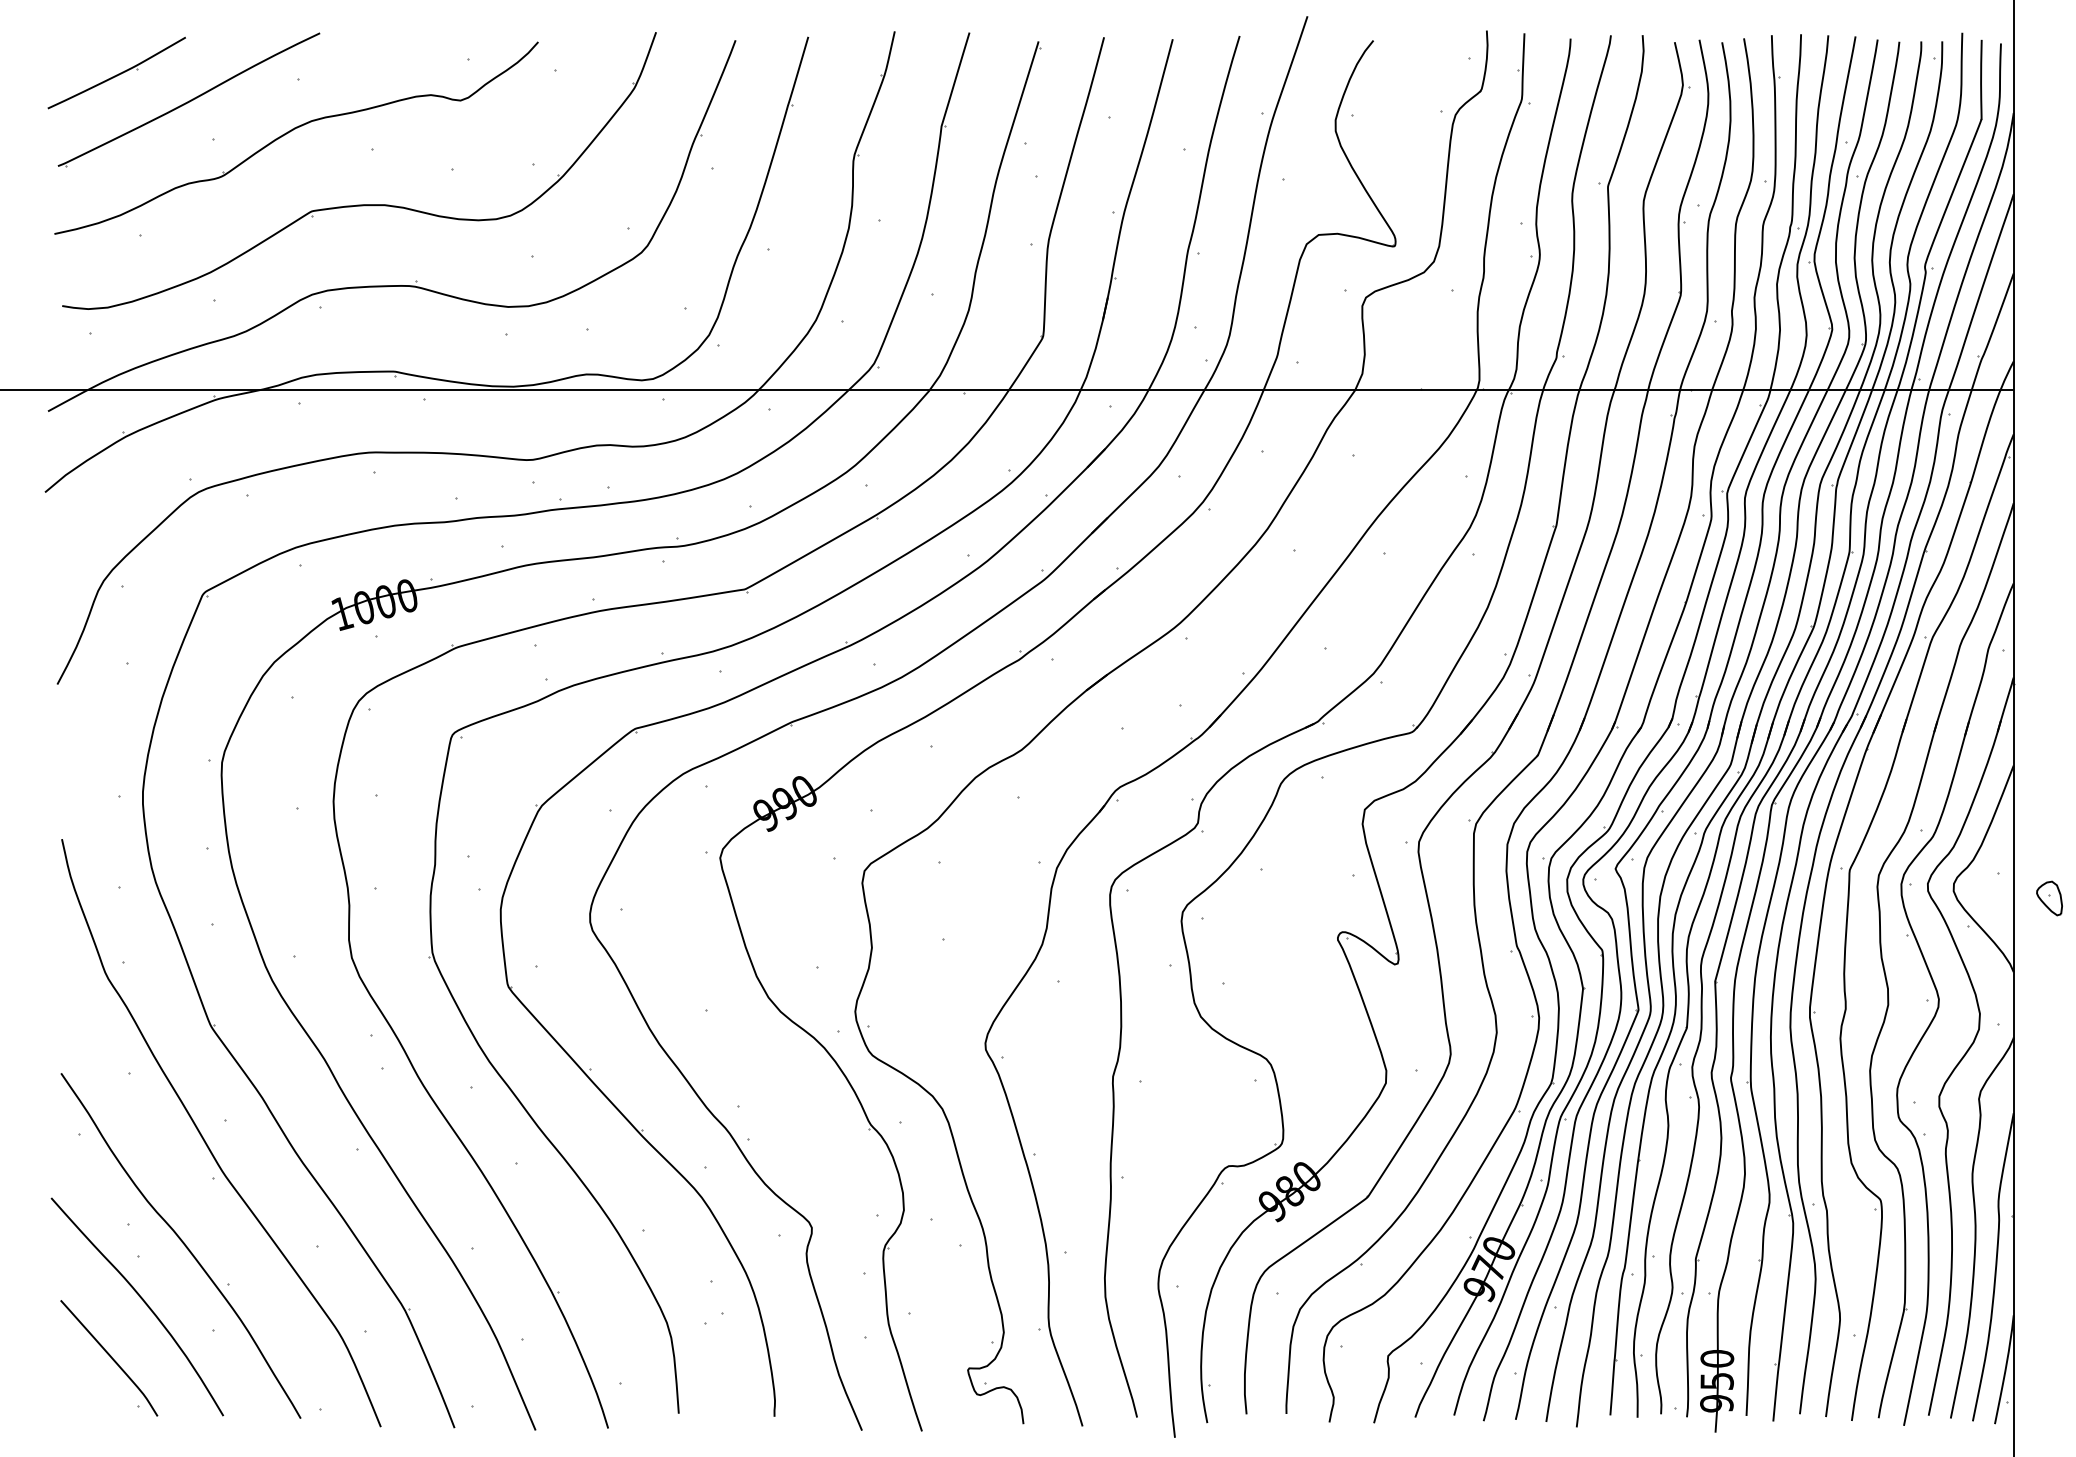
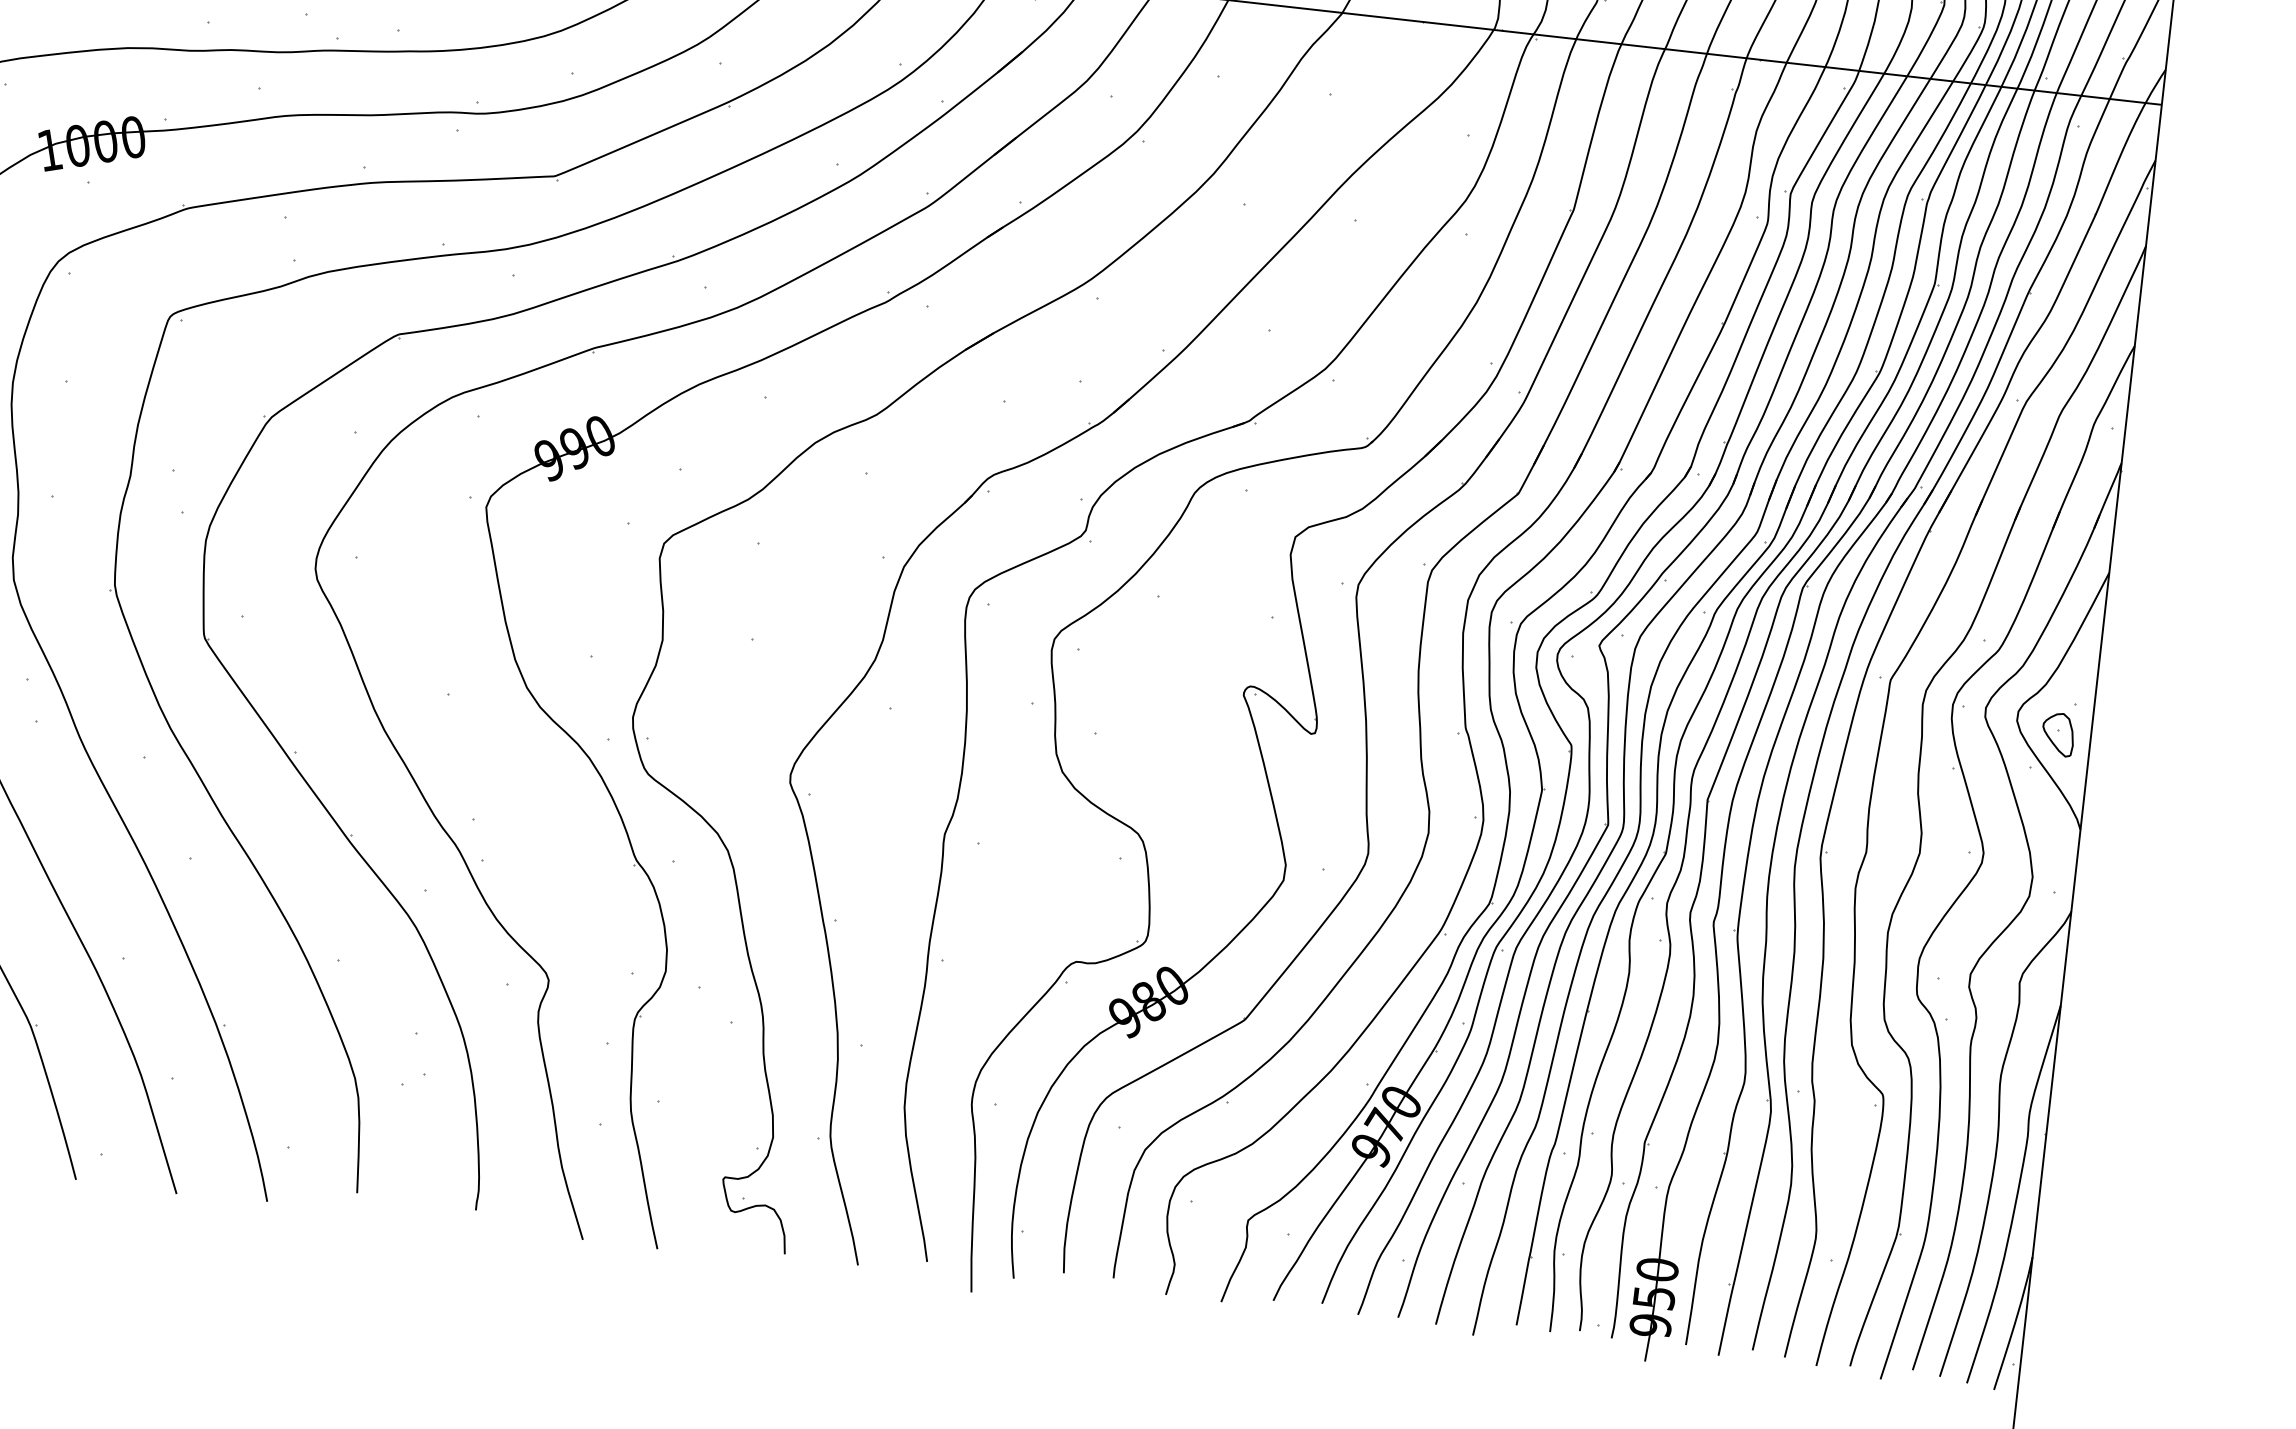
part: (2049, 898) -> (2058, 734), moved

